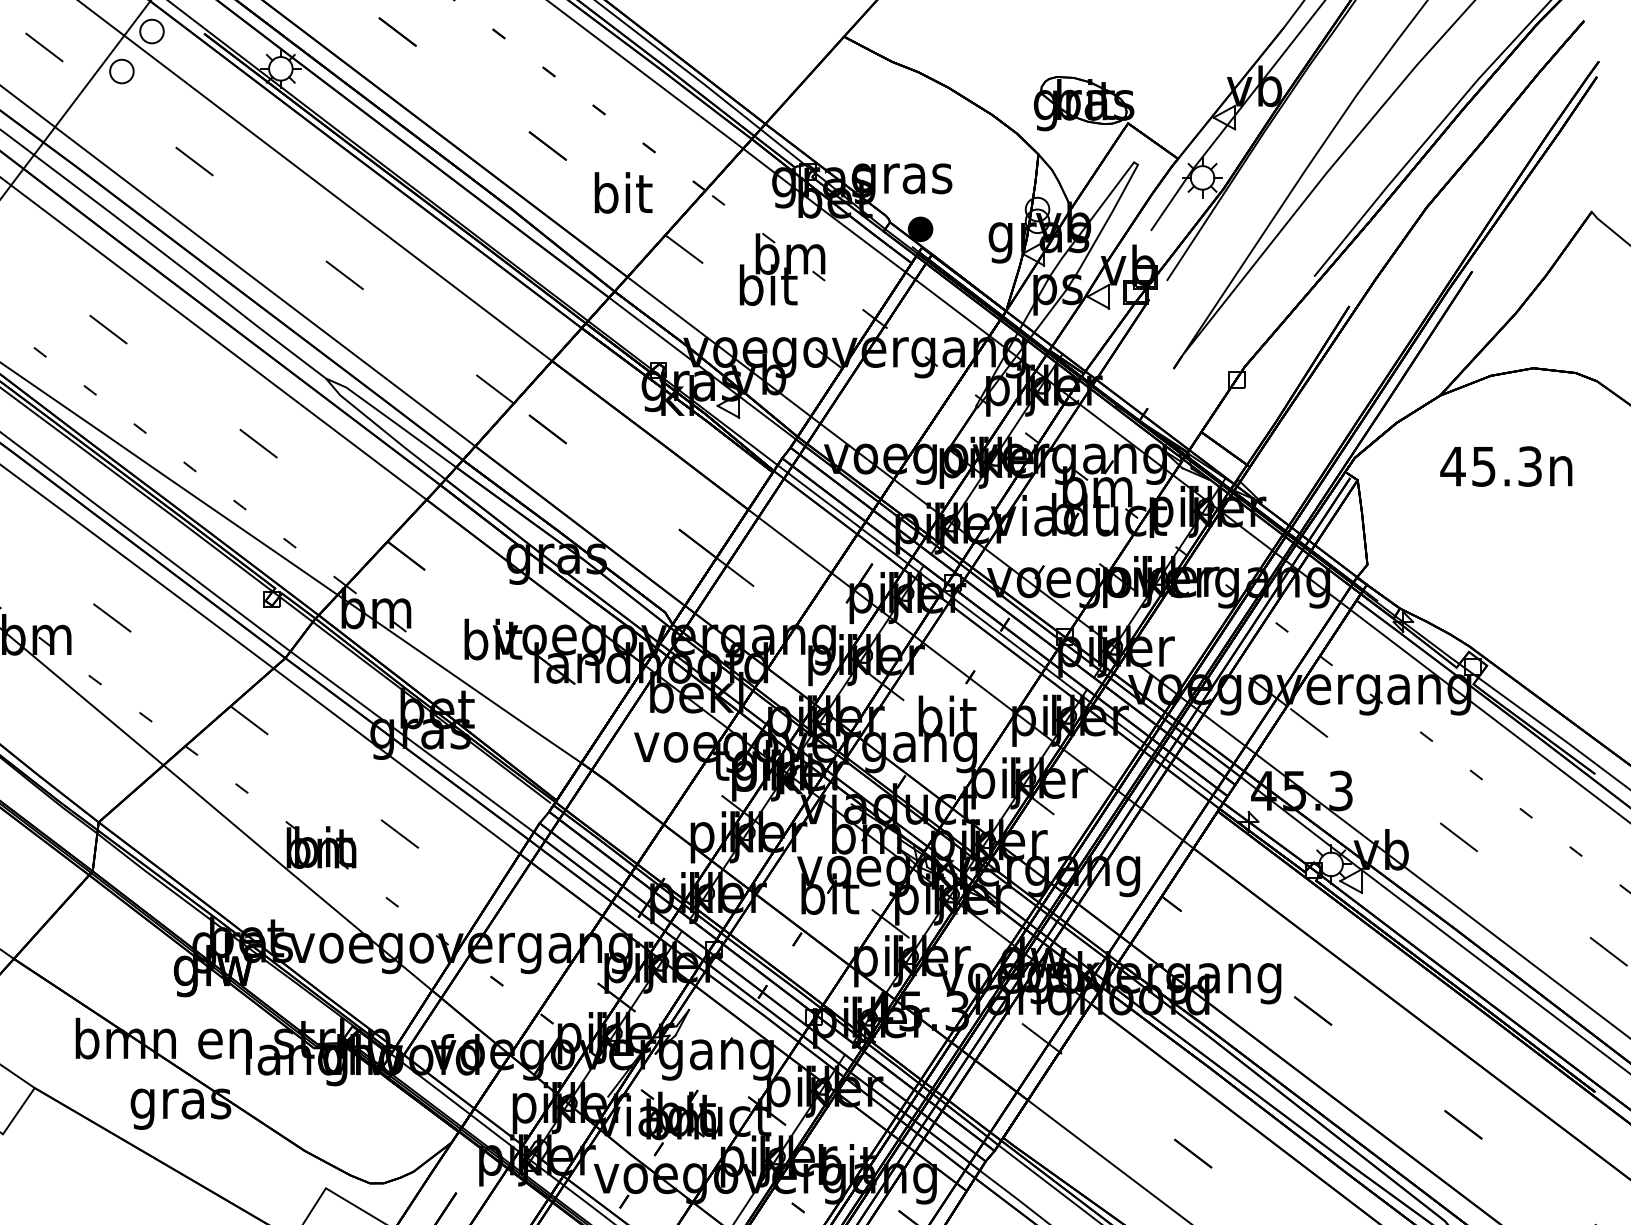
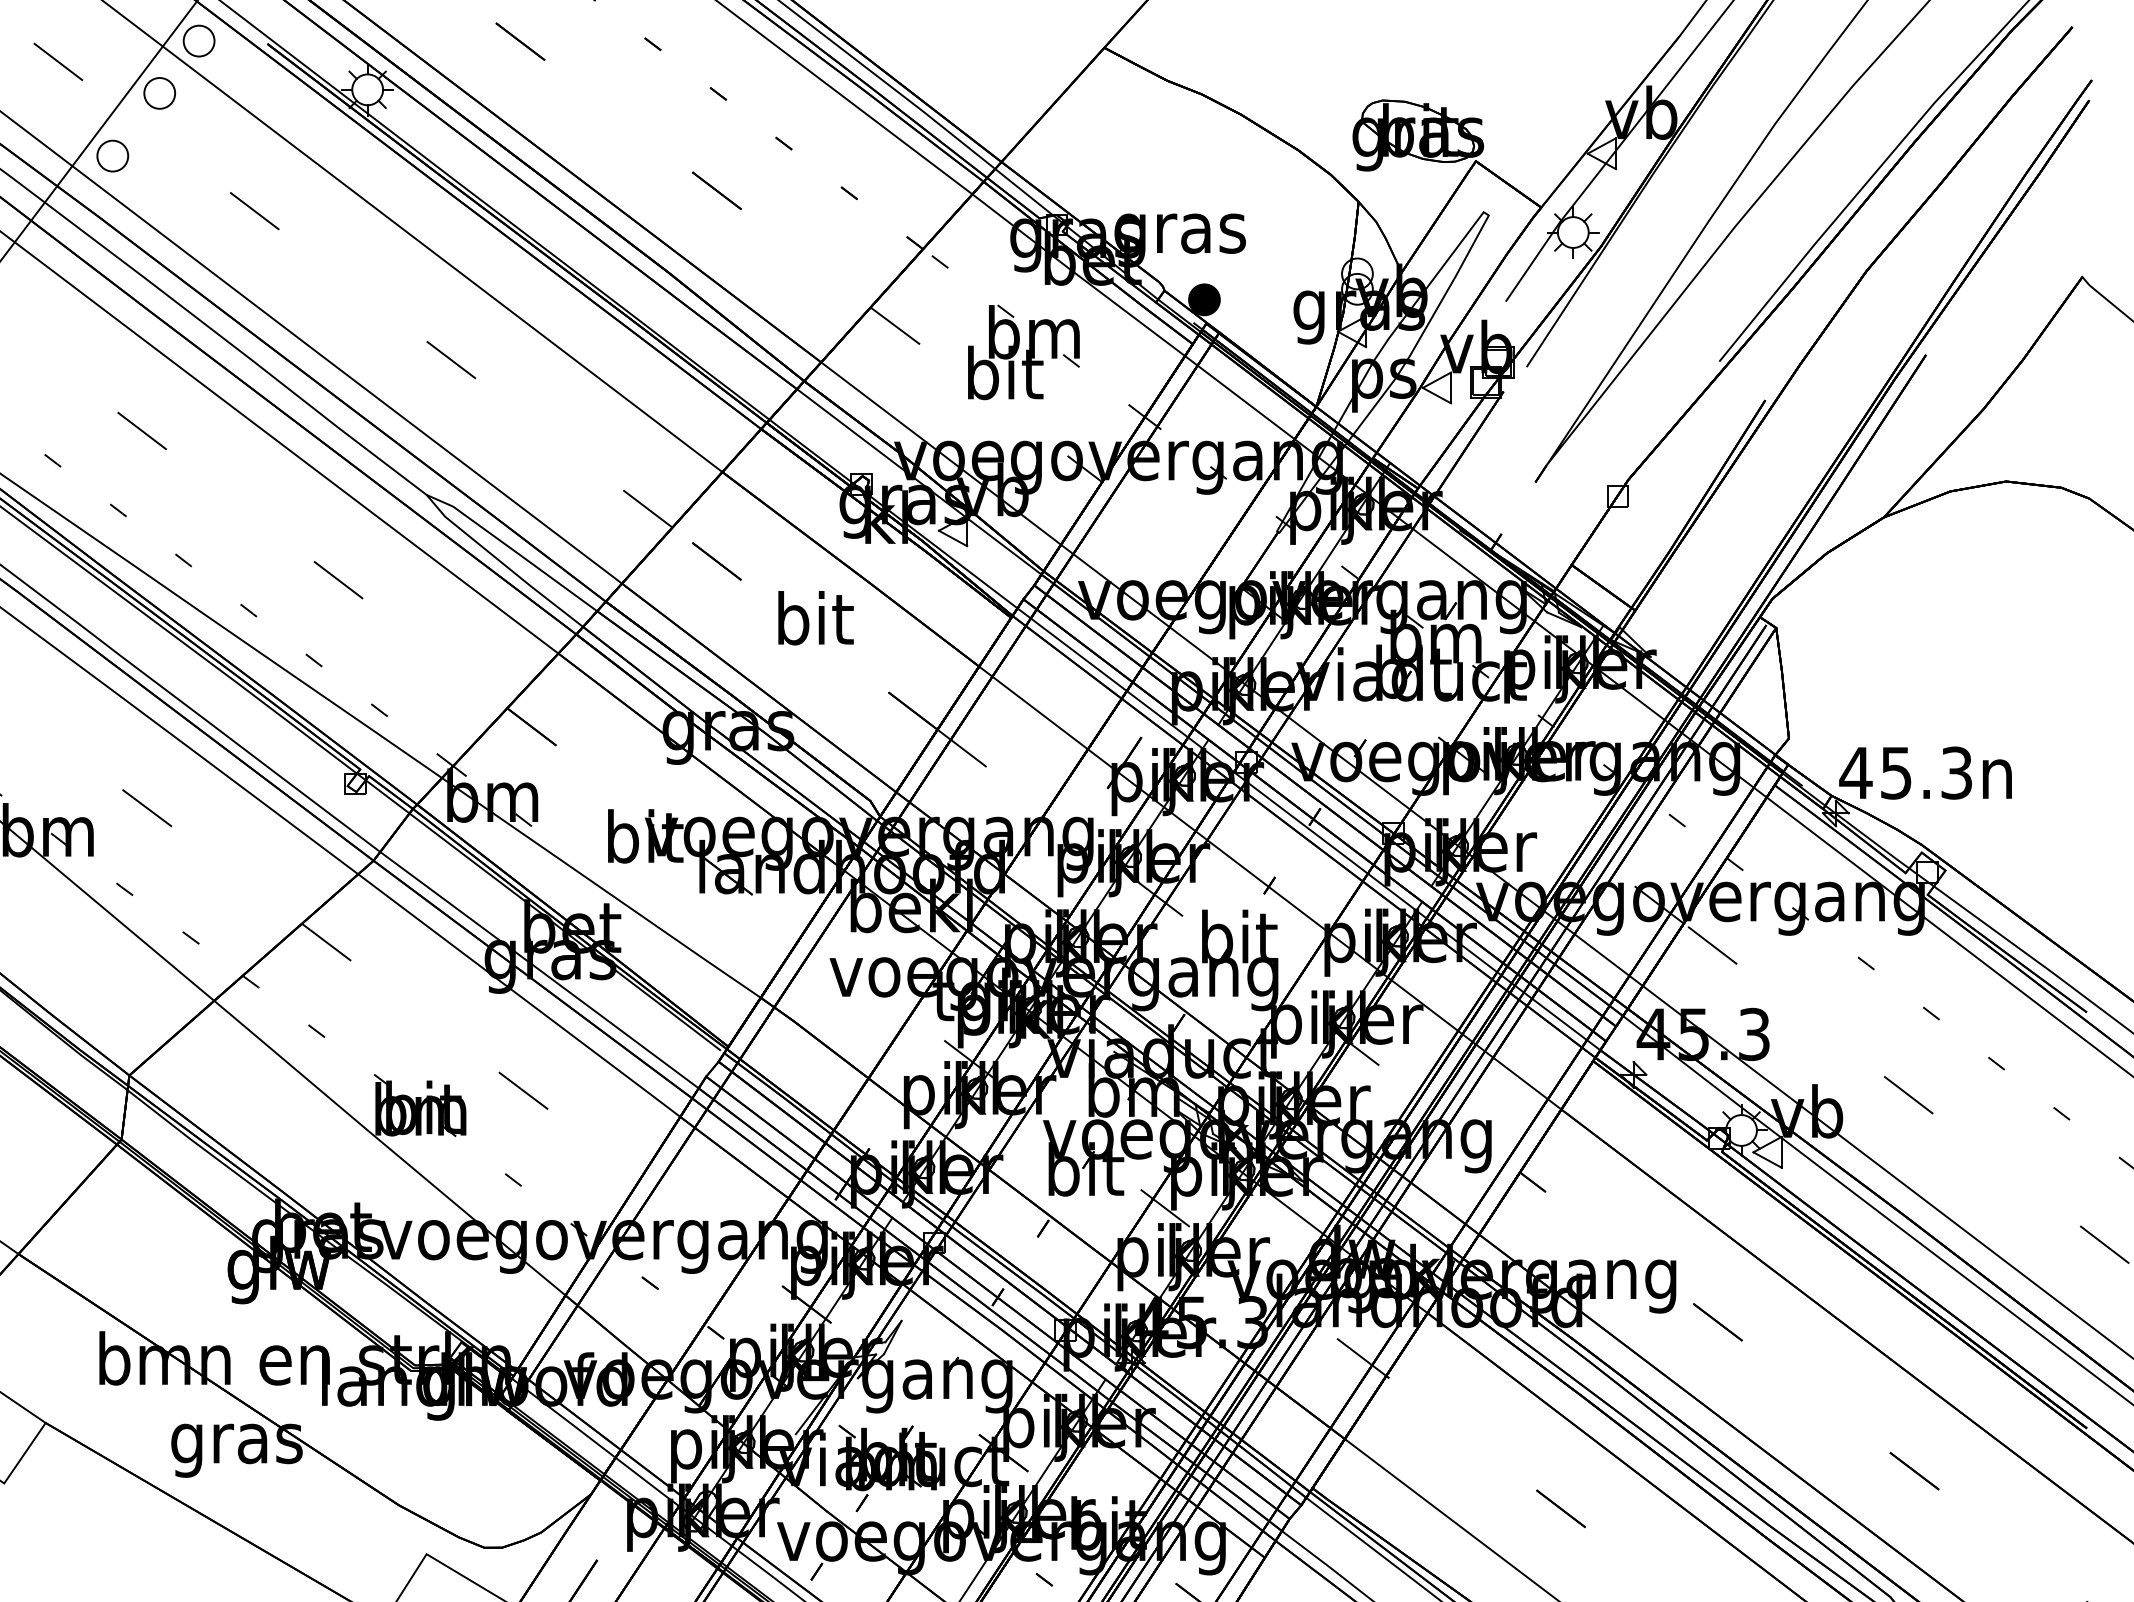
part: (85, 119) -> (112, 155), added
text: (623, 193) -> (815, 618), moved
text: (1506, 466) -> (1925, 772), moved

